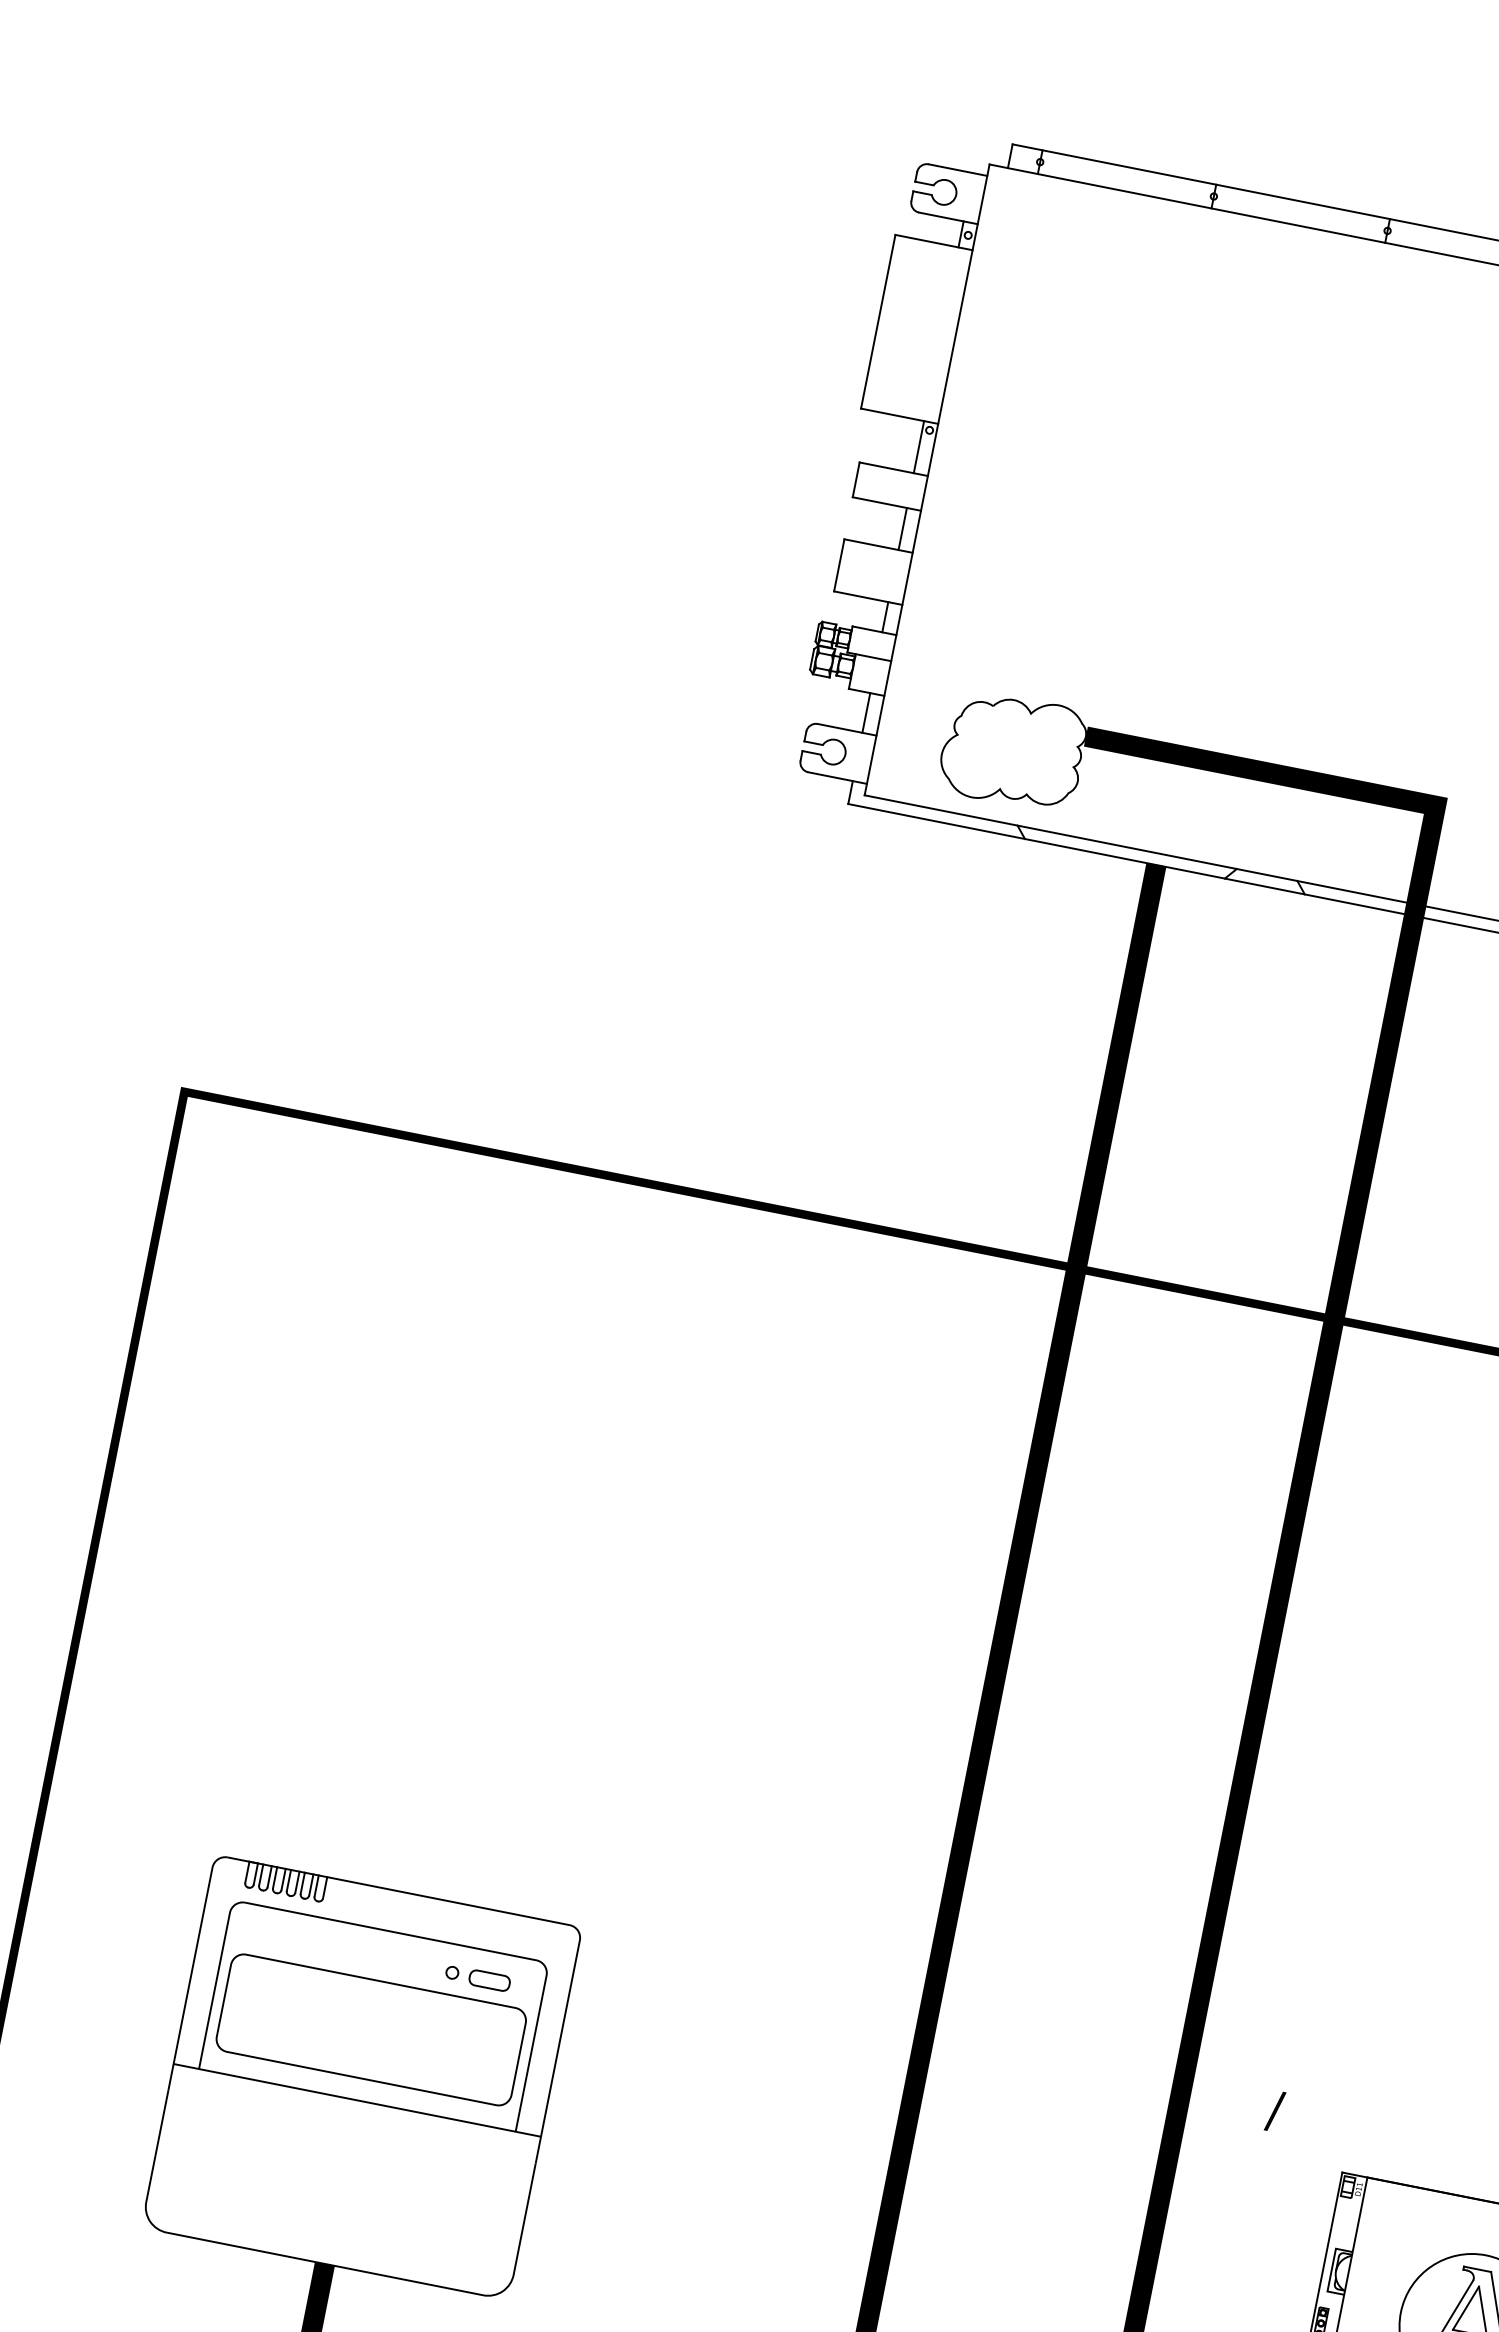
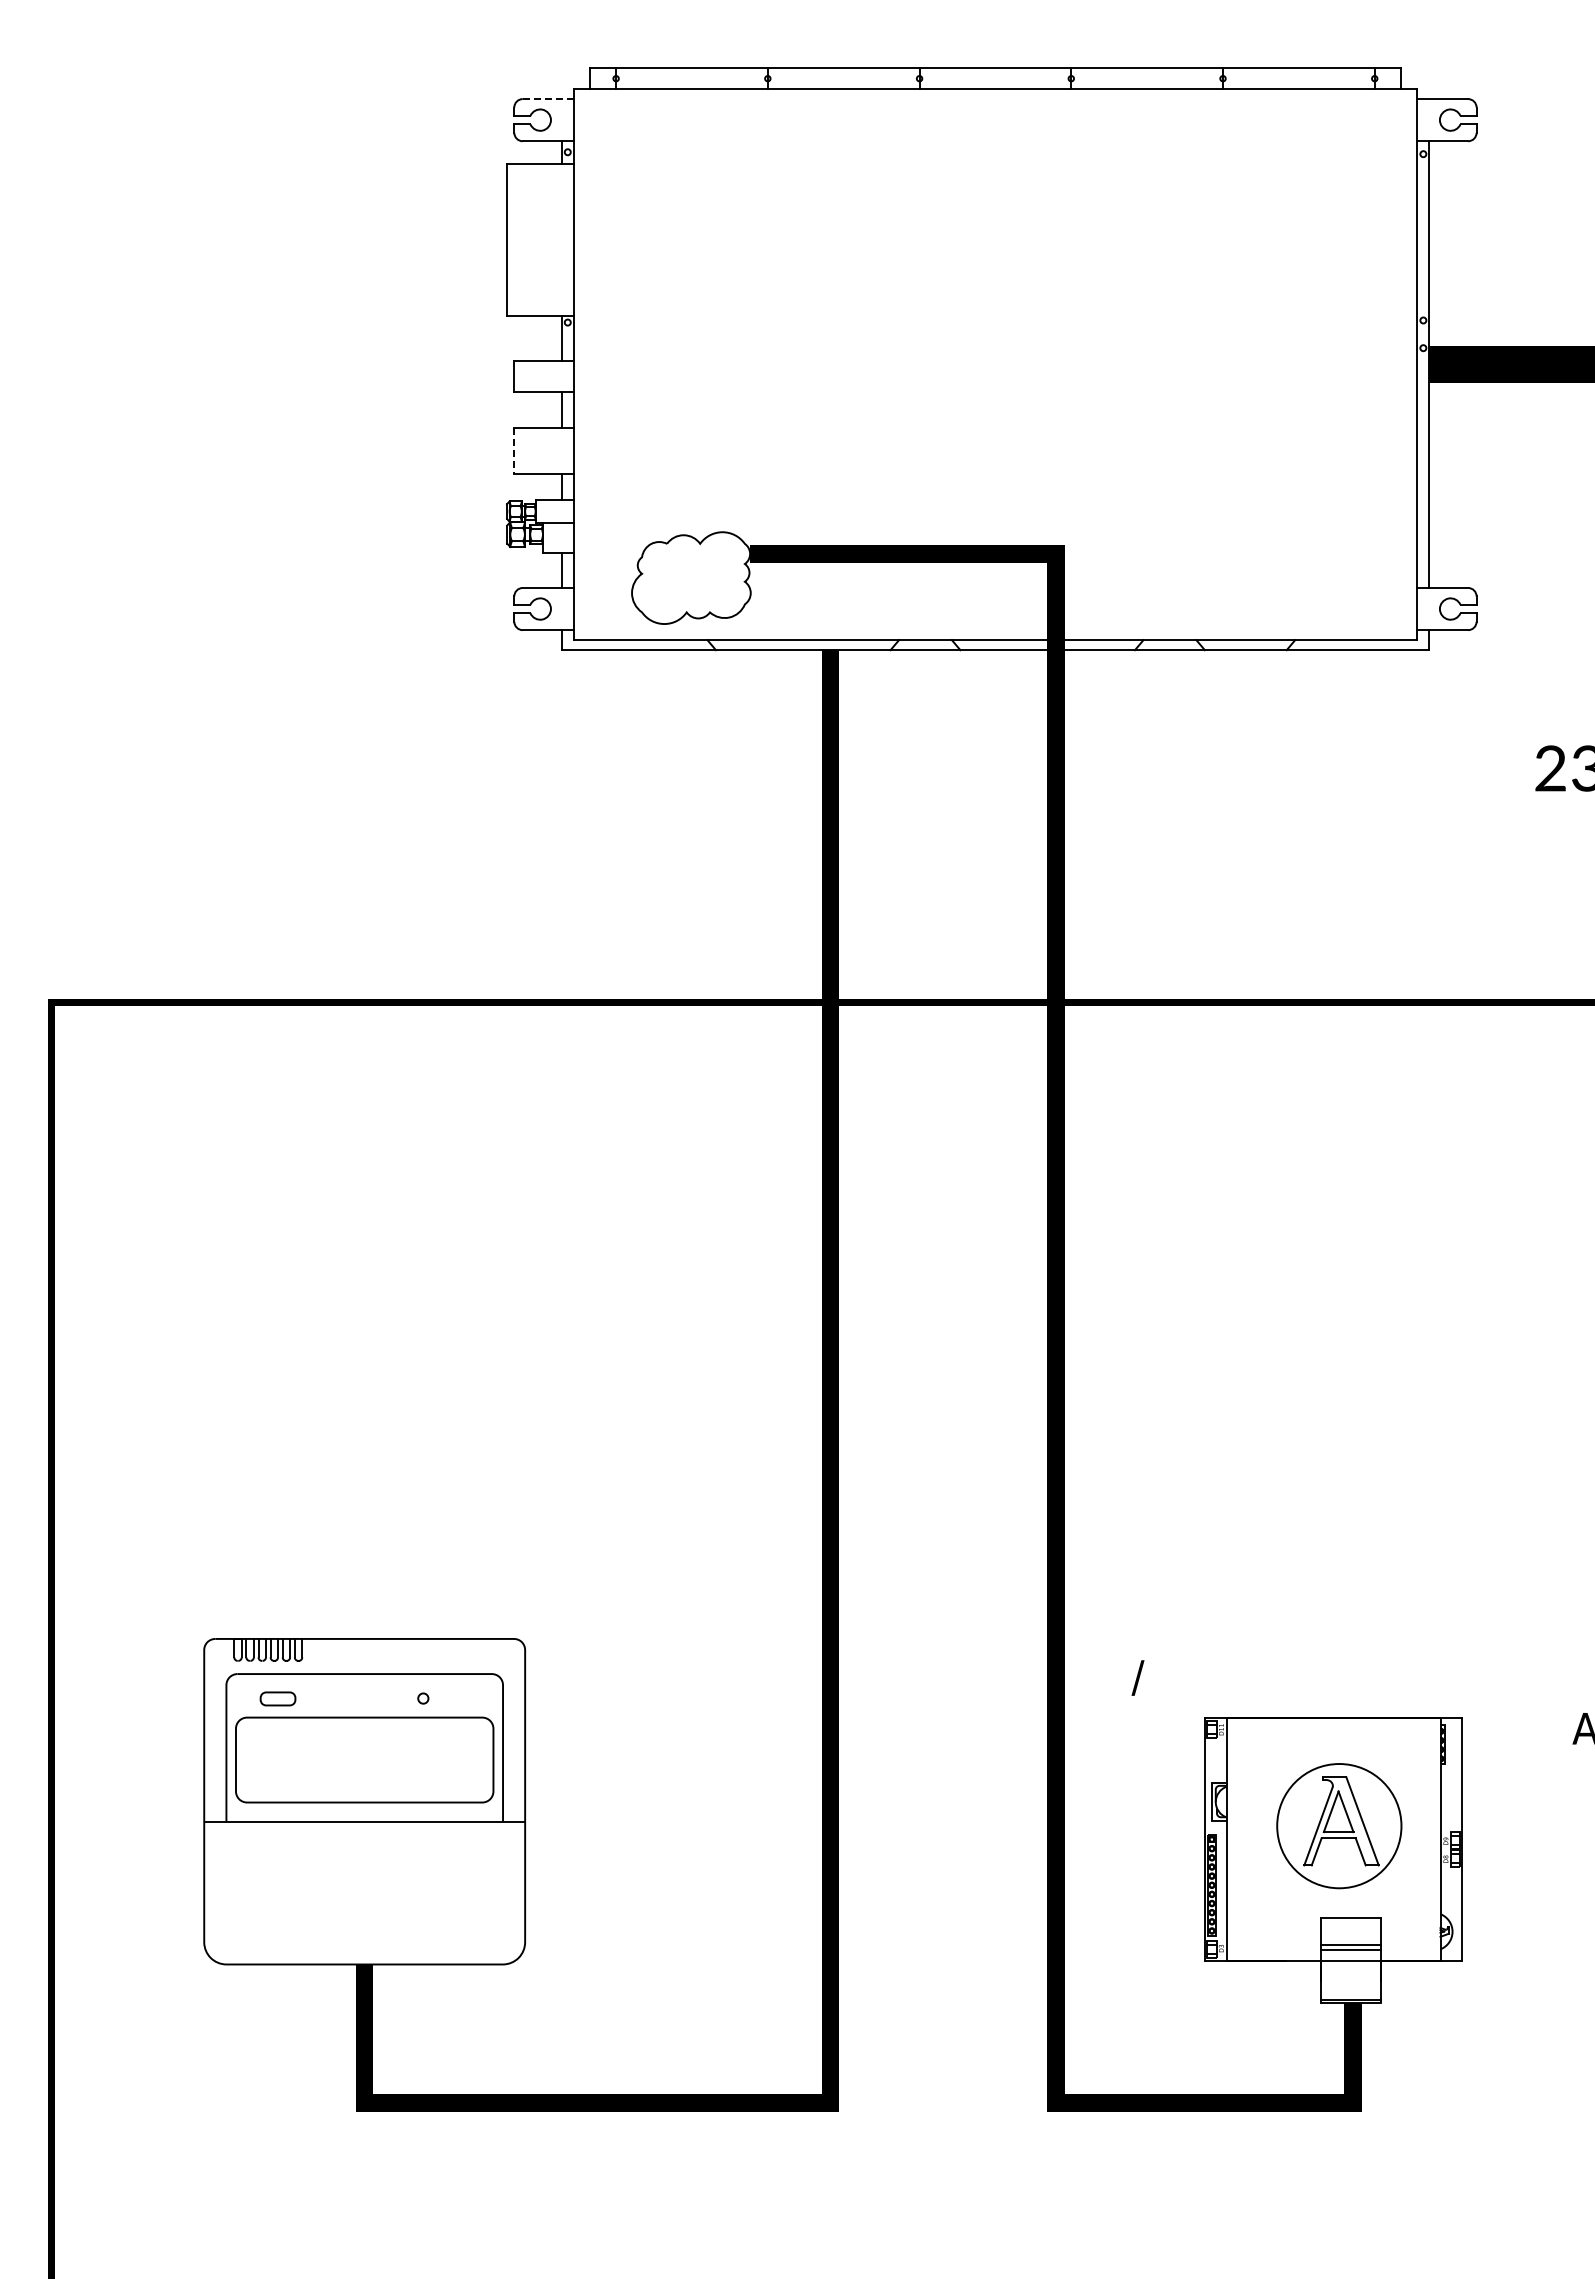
line: (958, 170) -> (548, 99), solid -> dashed
line: (839, 565) -> (514, 451), solid -> dashed
part: (489, 1980) -> (277, 1698), moved

